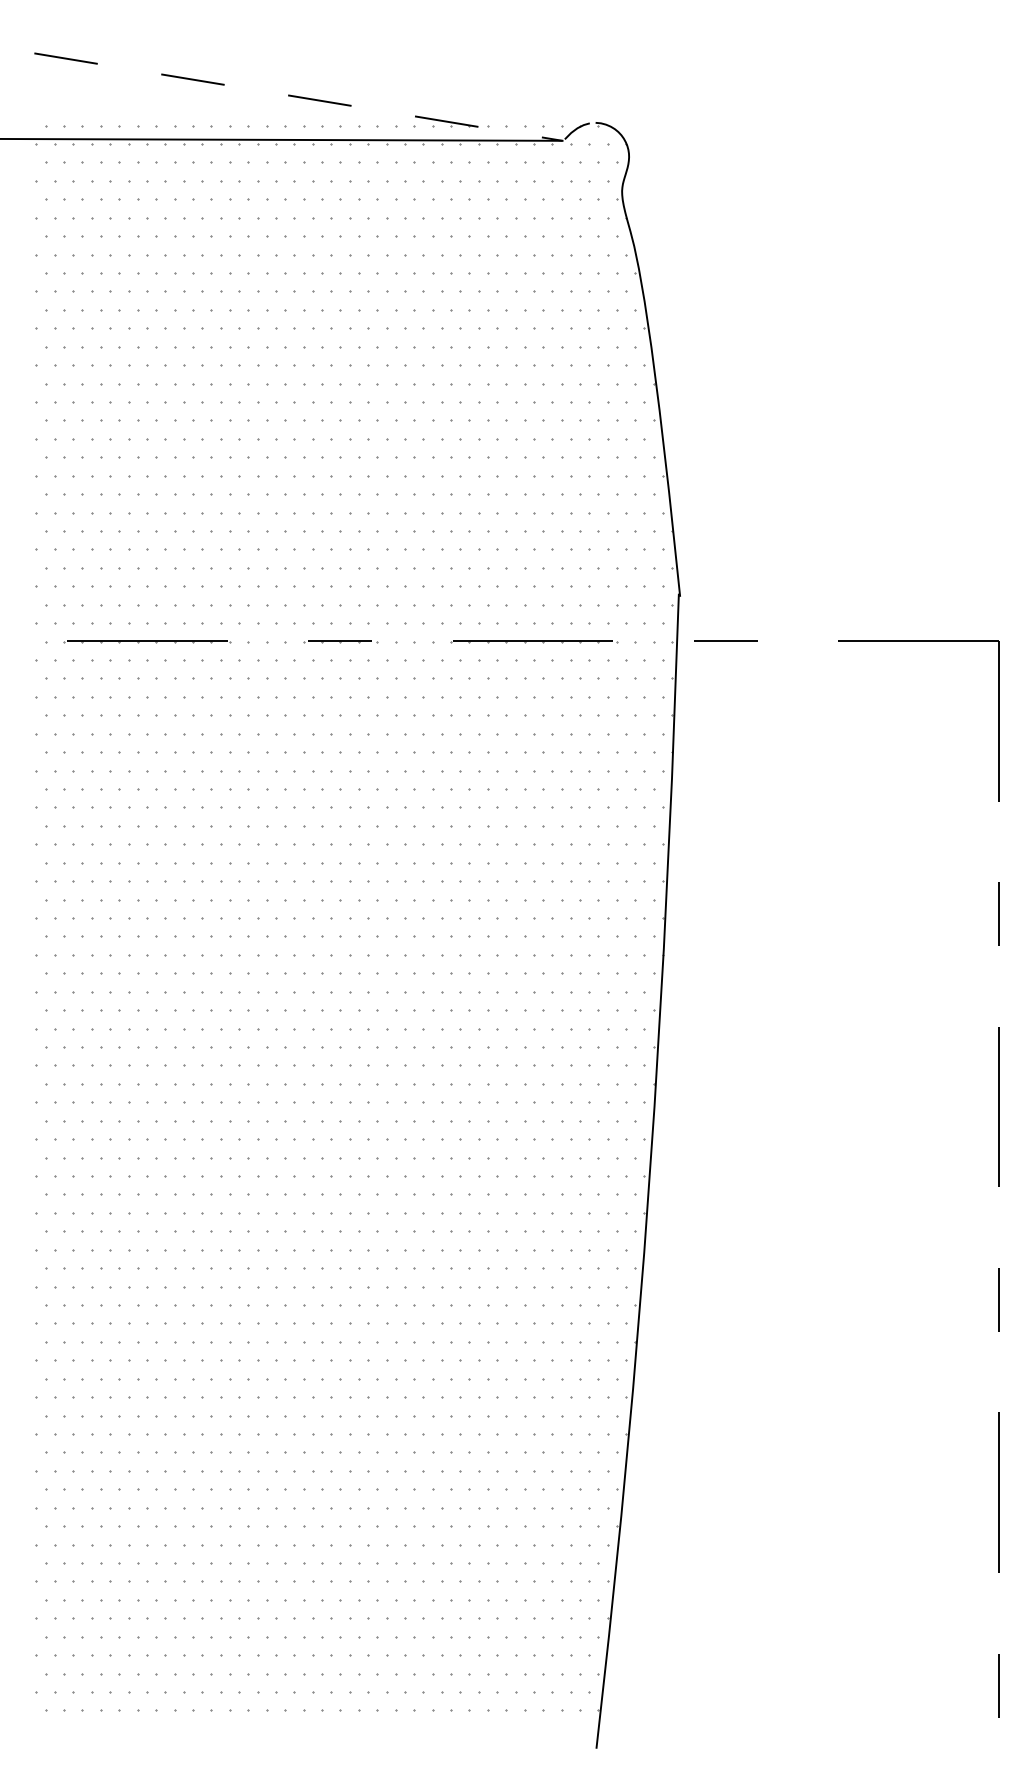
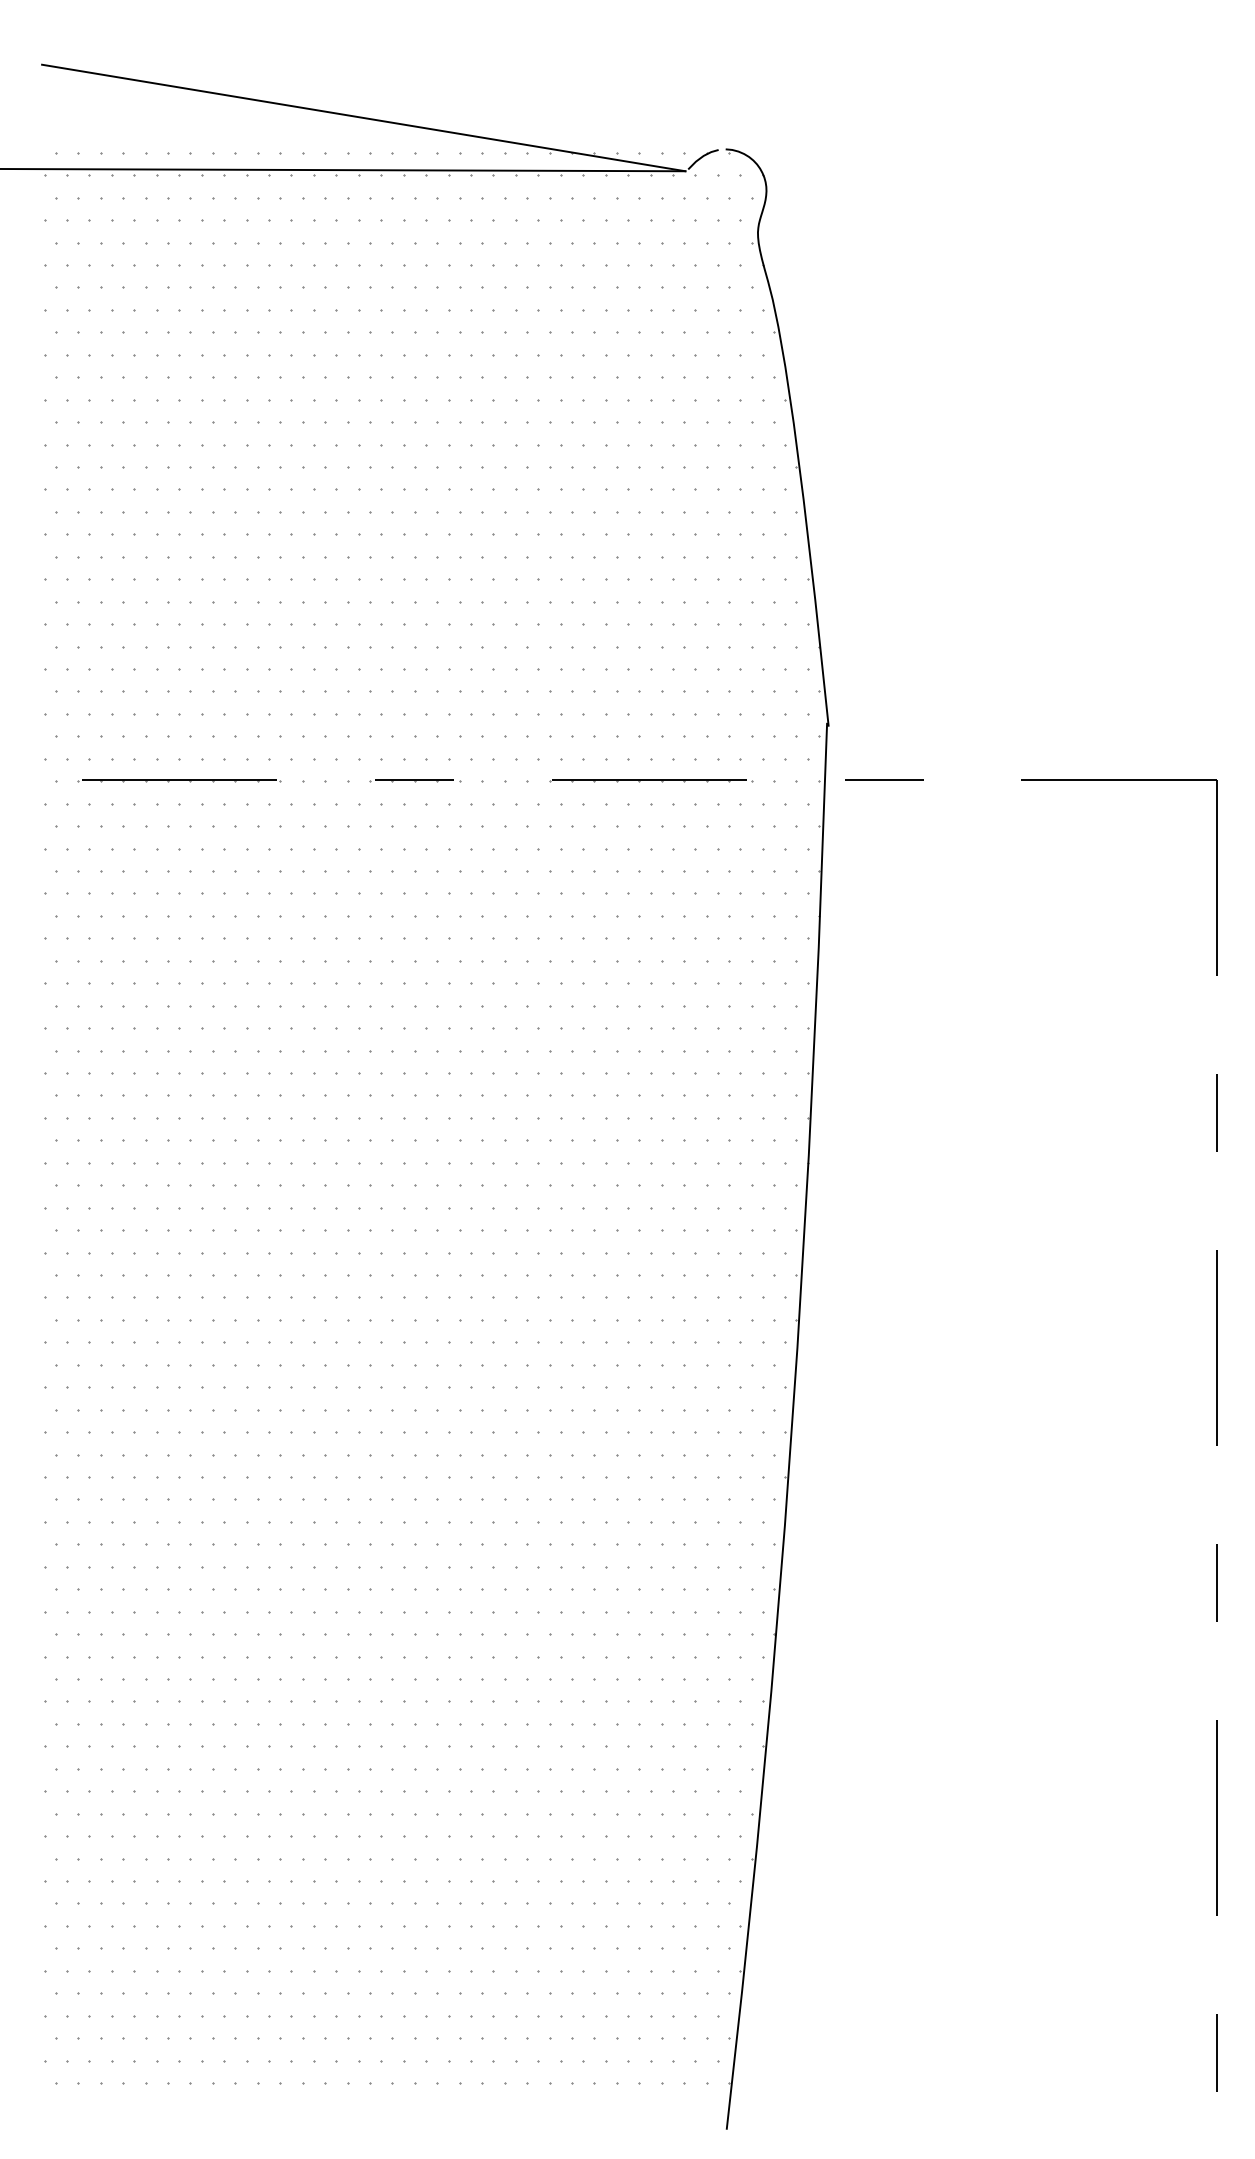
line: (299, 97) -> (364, 118), dashed -> solid

